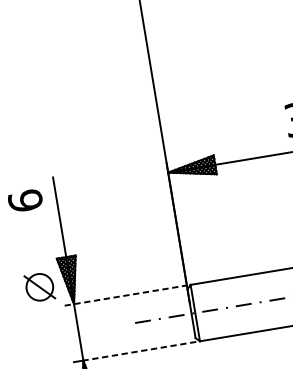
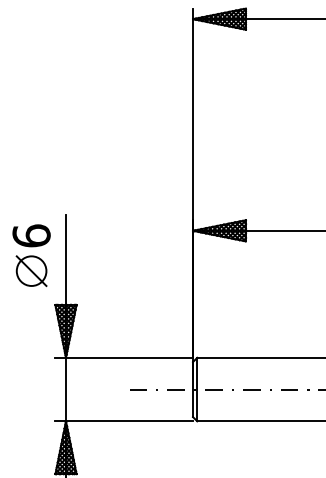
part: (39, 287) -> (31, 271), moved
line: (125, 295) -> (124, 357), dashed -> solid
line: (139, 351) -> (129, 421), dashed -> solid

